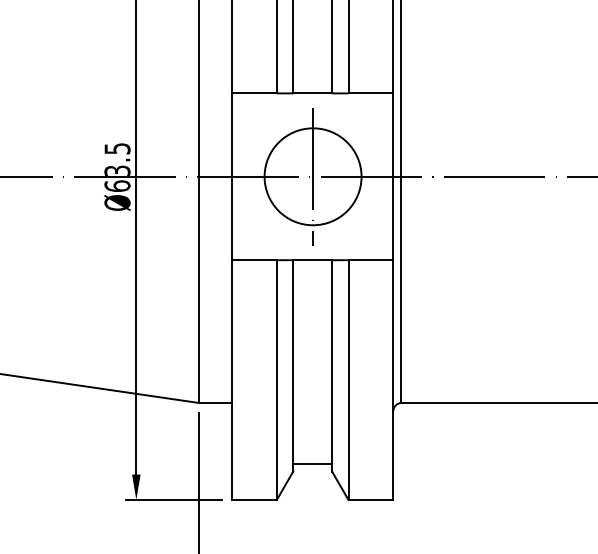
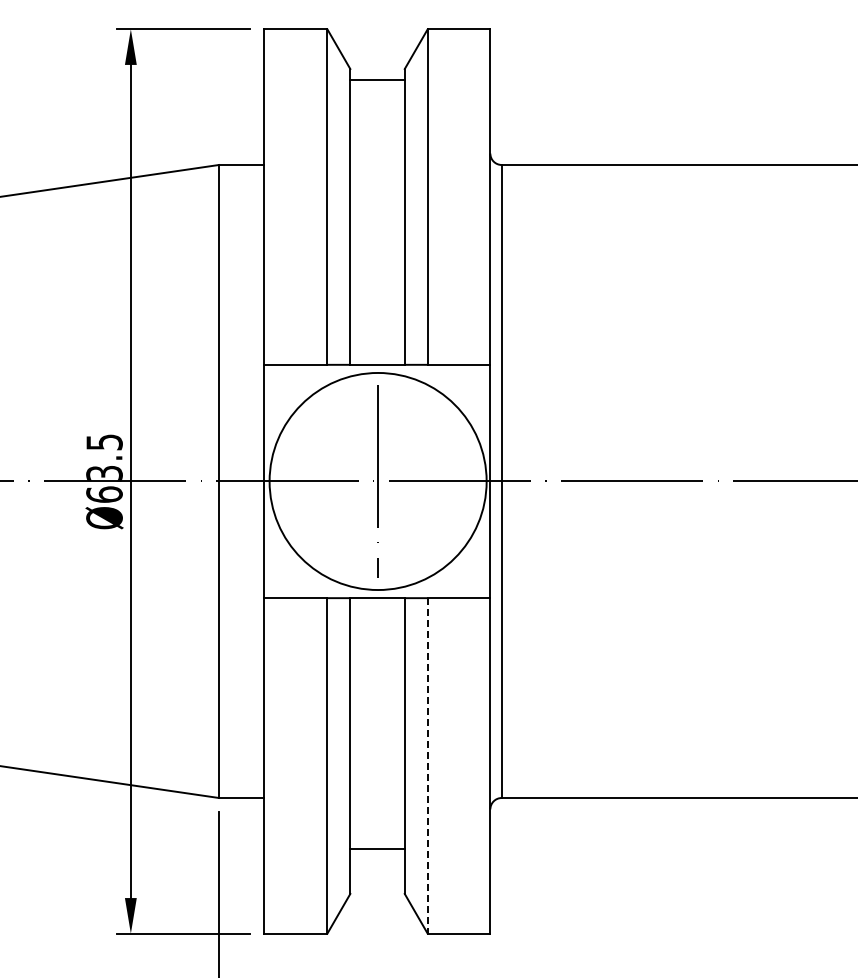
circle: (312, 176) -> (377, 481), size x1.6
line: (348, 379) -> (427, 765), solid -> dashed
line: (312, 463) -> (377, 848), moved

